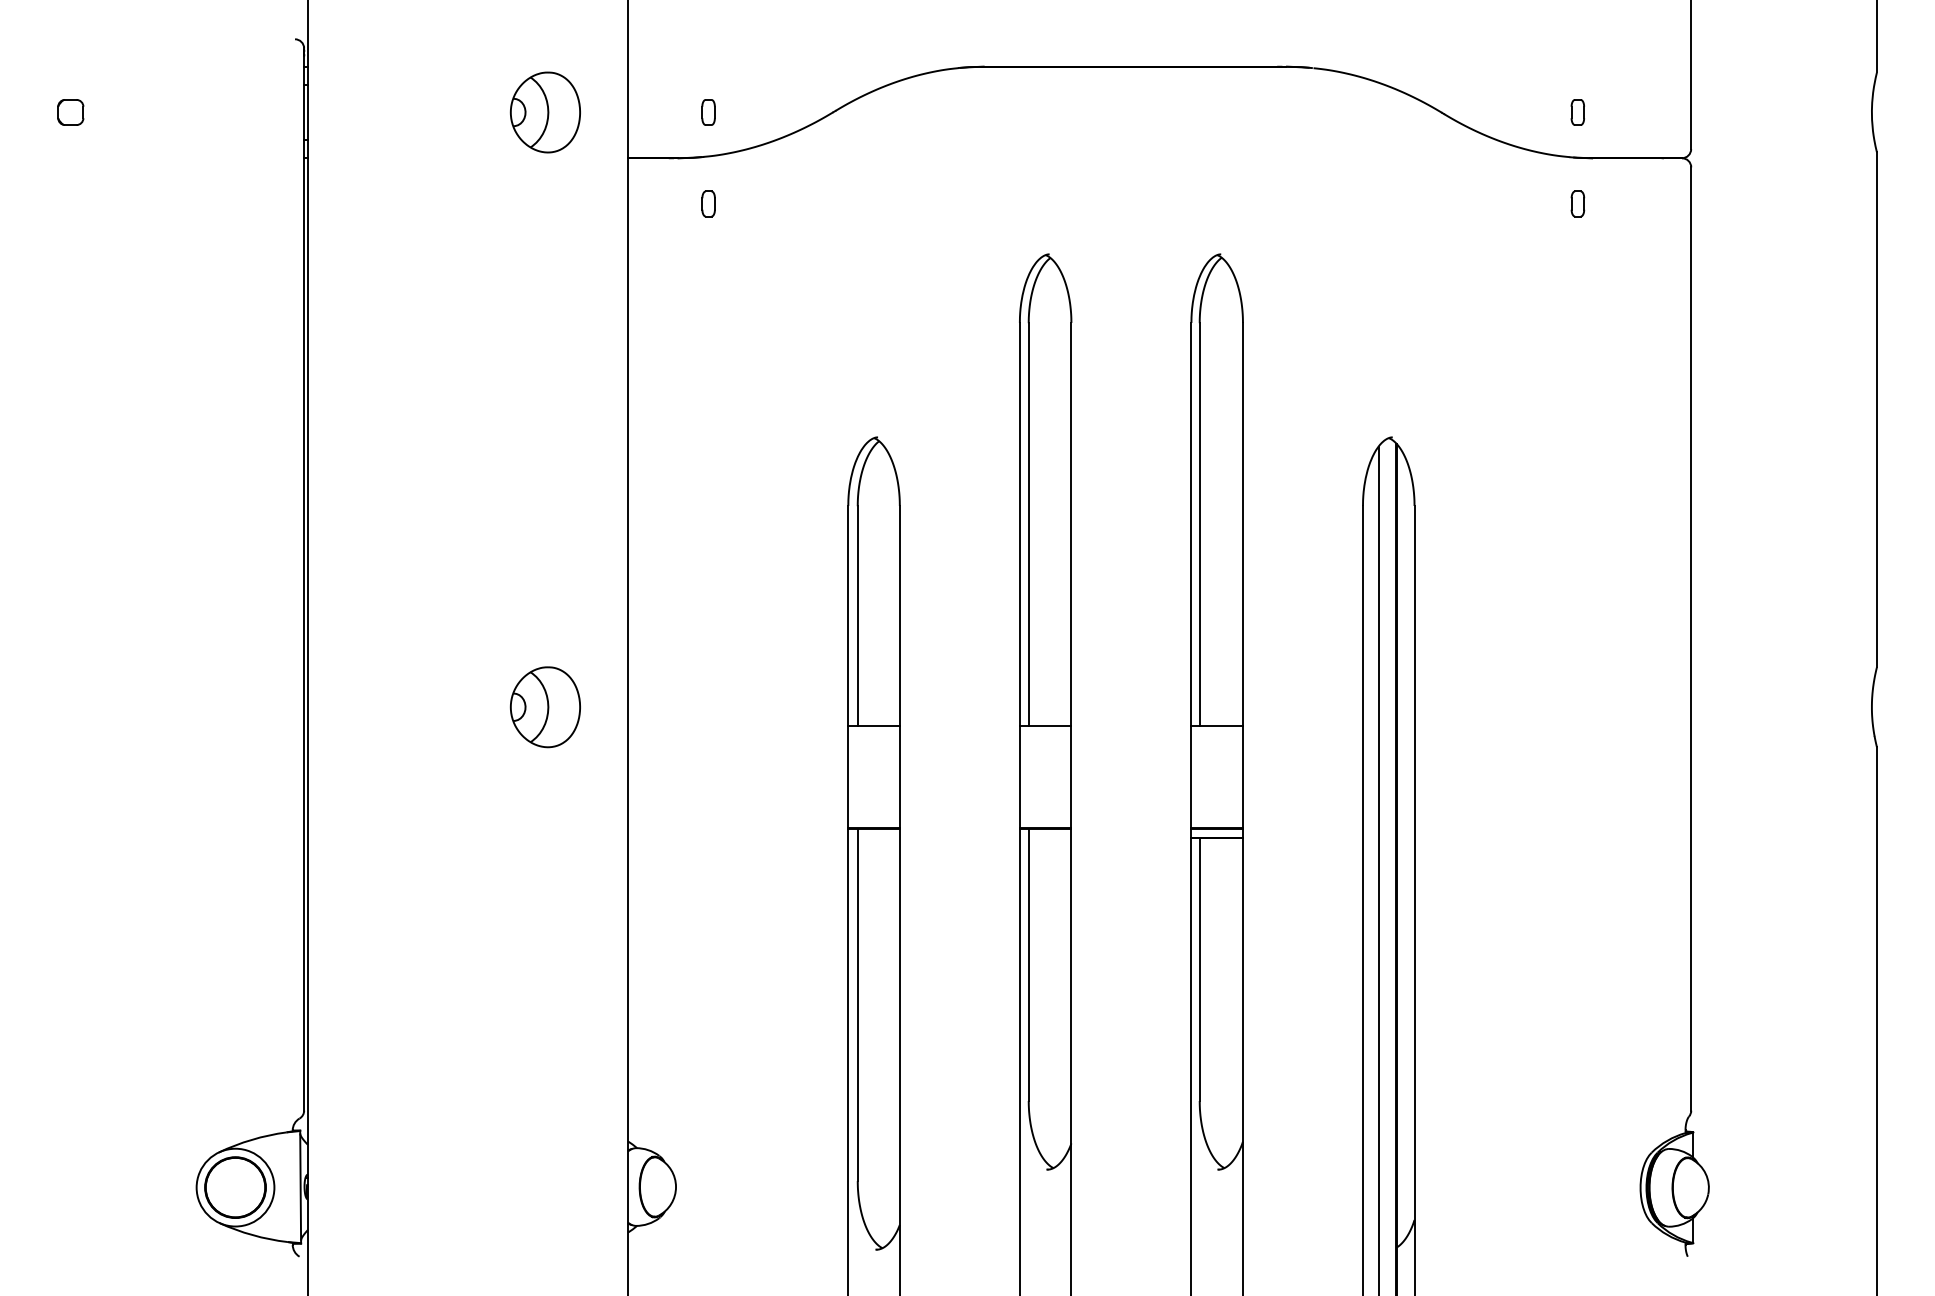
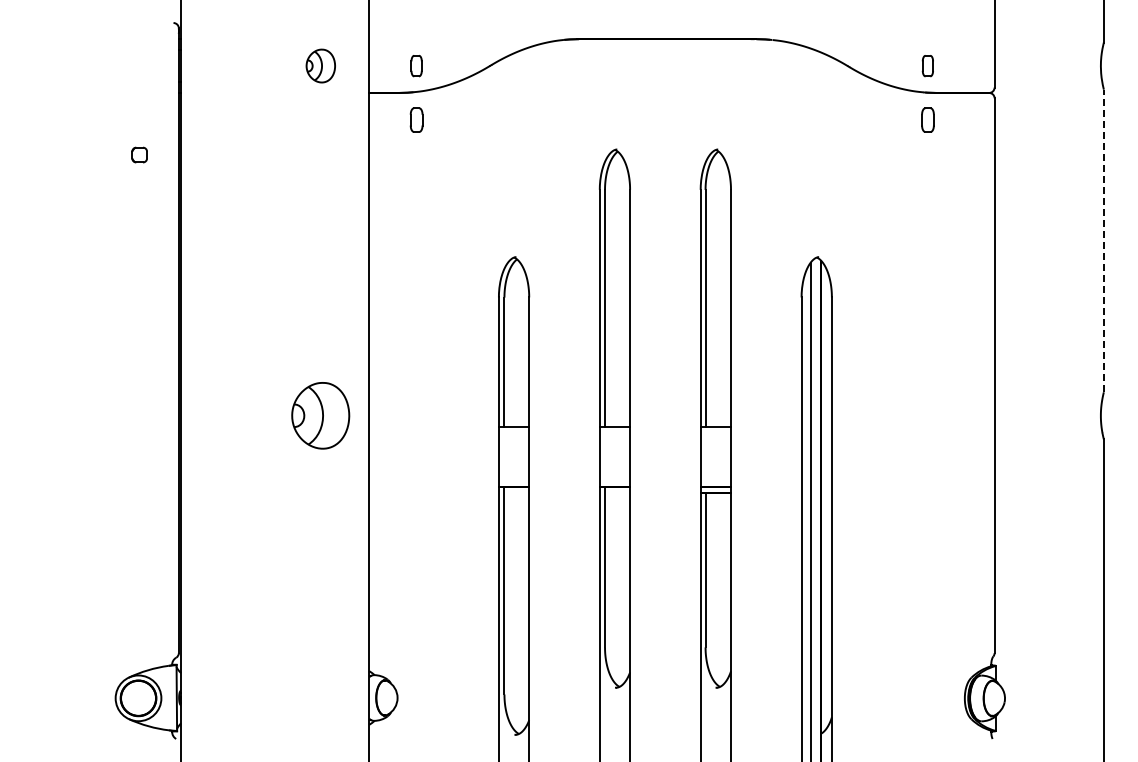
part: (70, 111) -> (139, 154), moved
part: (544, 111) -> (320, 65), size x0.7
part: (708, 111) -> (416, 65), size x1.4
part: (1577, 111) -> (927, 65), size x1.4
part: (708, 203) -> (416, 119), size x1.6
part: (1577, 203) -> (927, 119), size x1.6
line: (1876, 409) -> (1103, 240), solid -> dashed
part: (544, 706) -> (320, 415), size x1.4

